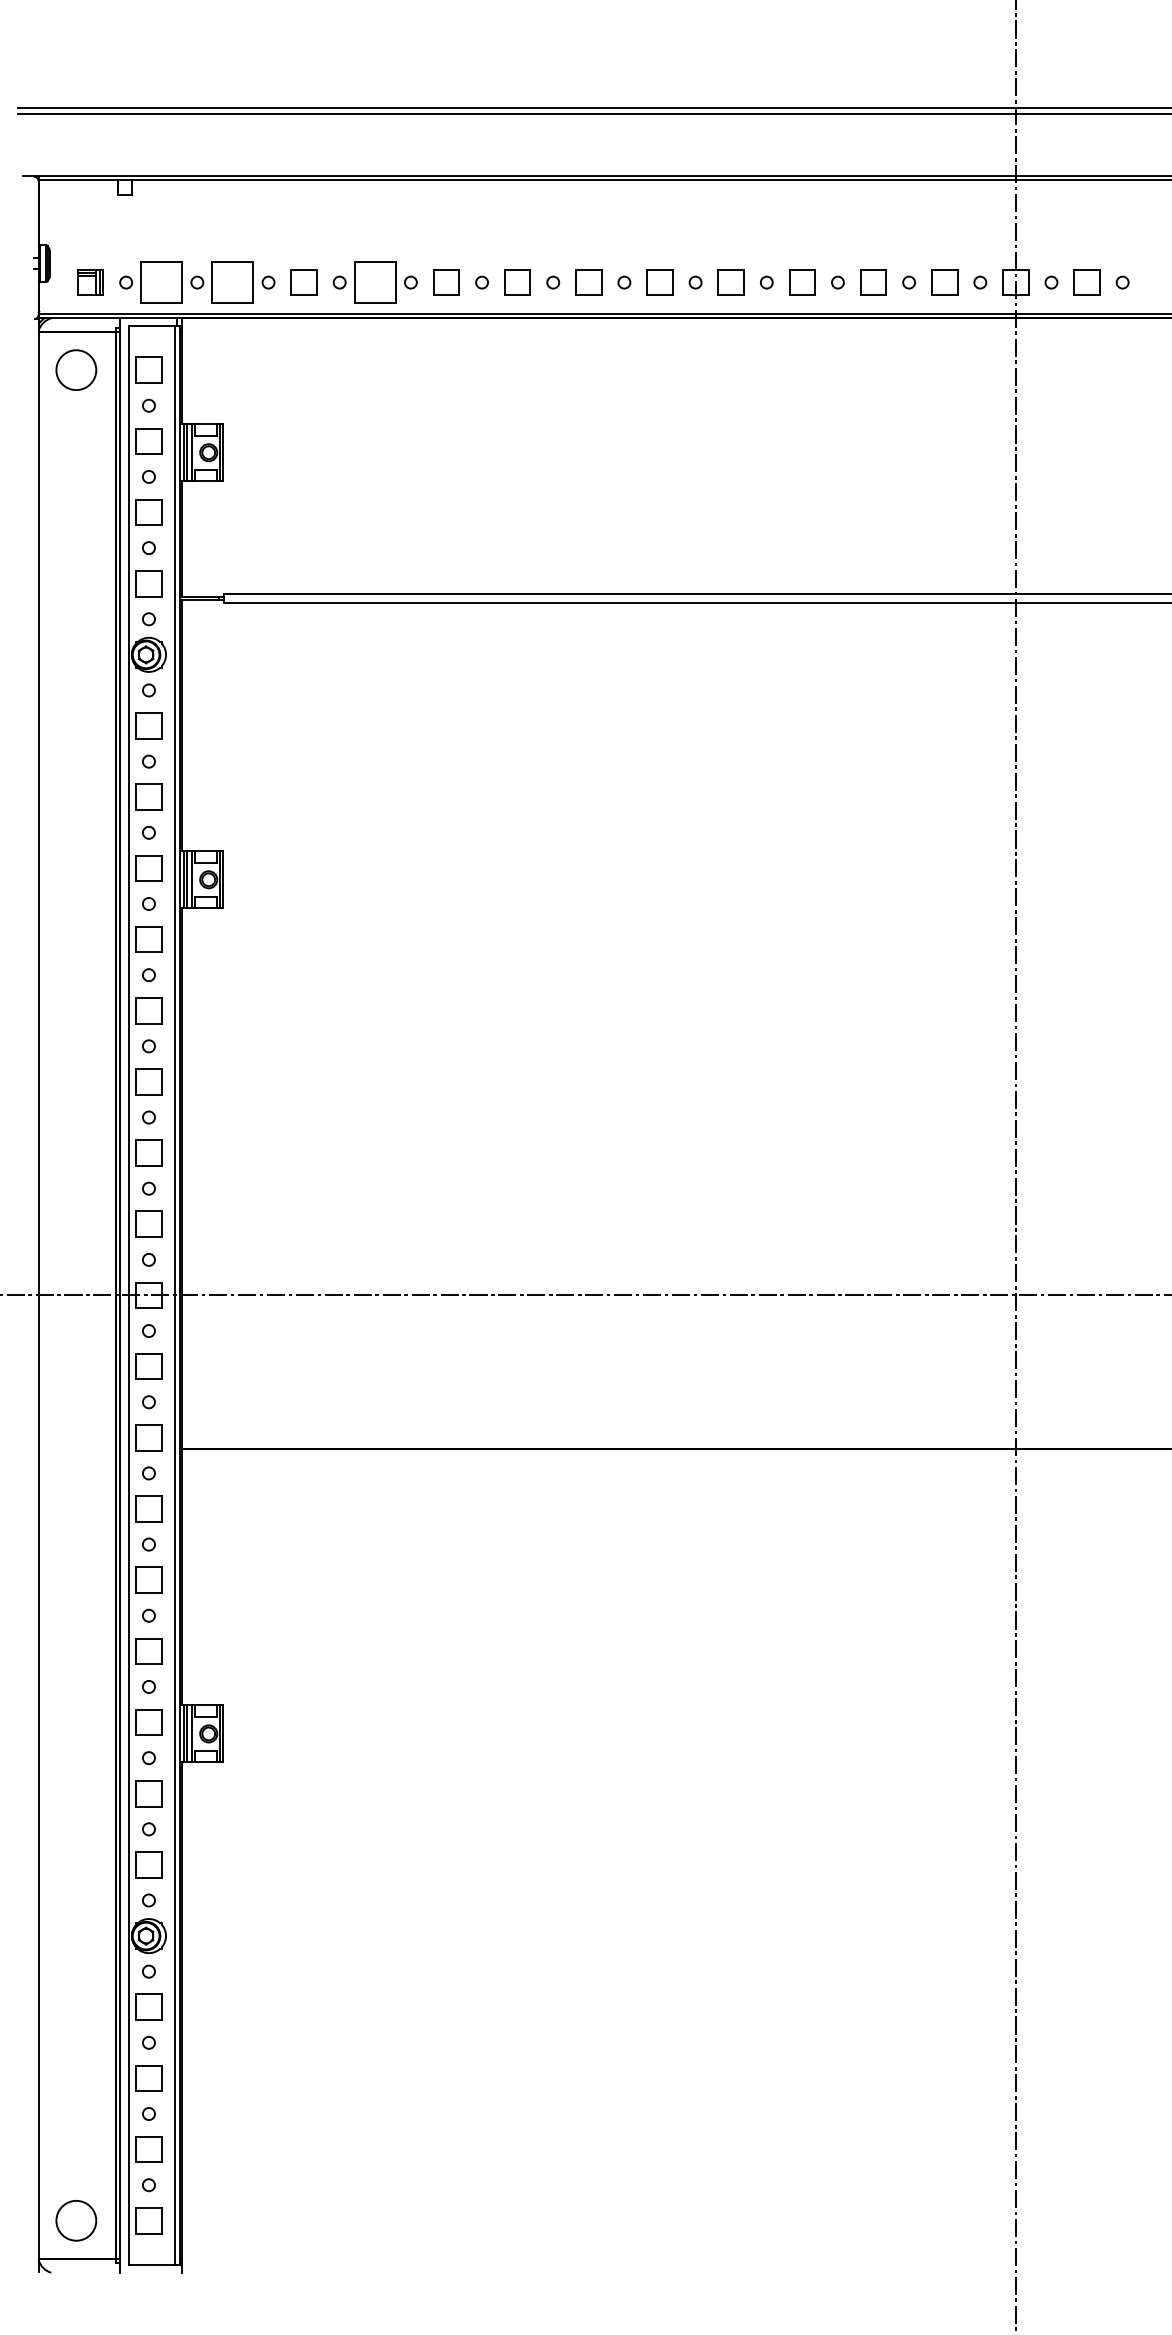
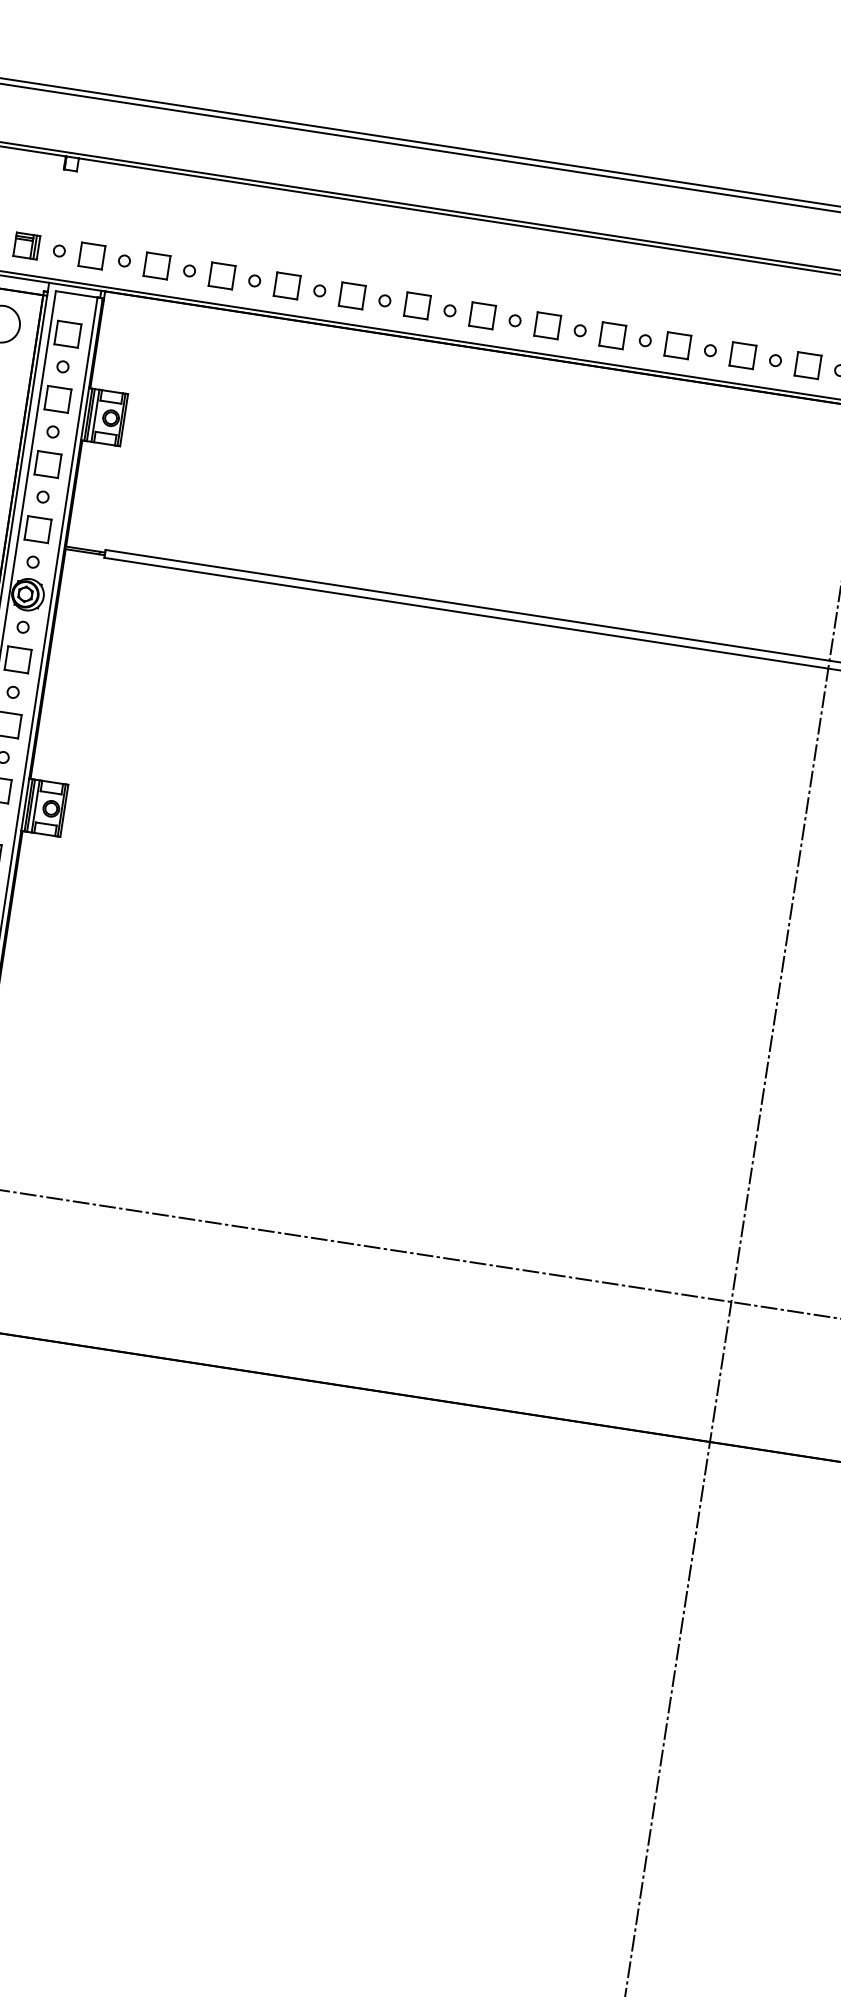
part: (161, 282) -> (91, 255), size x0.62
part: (232, 282) -> (156, 265), size x0.62
part: (374, 282) -> (286, 285), size x0.62

